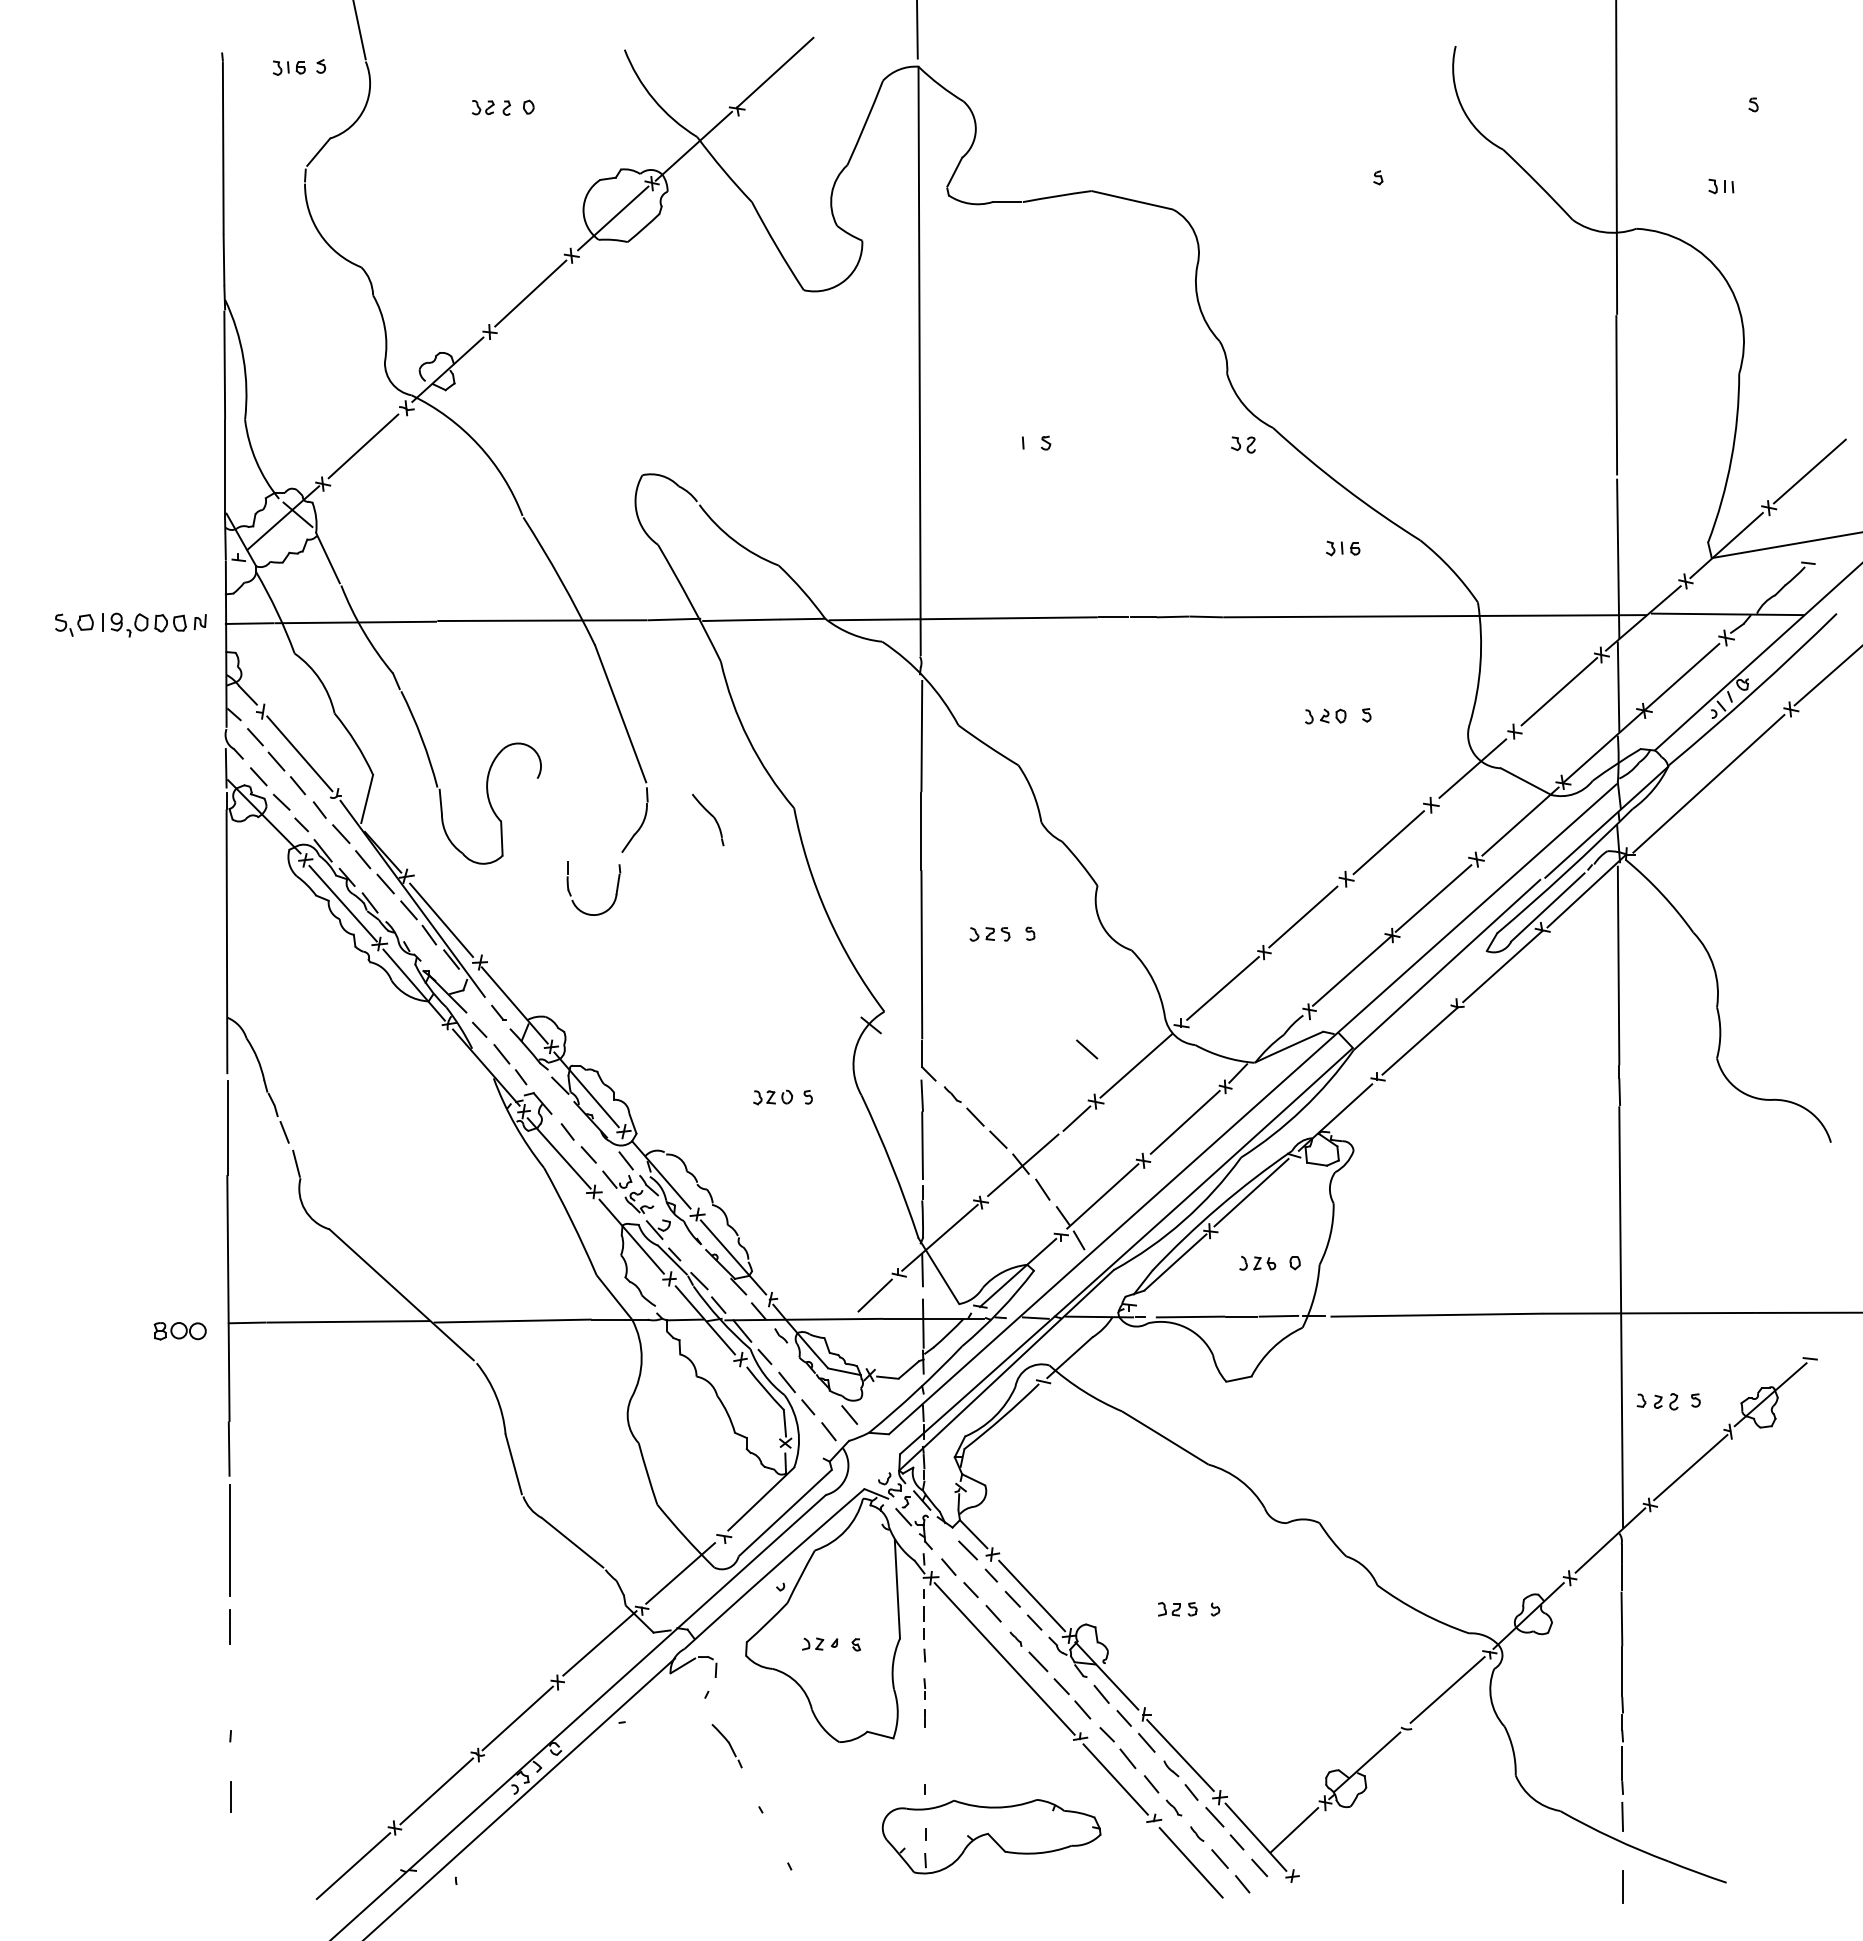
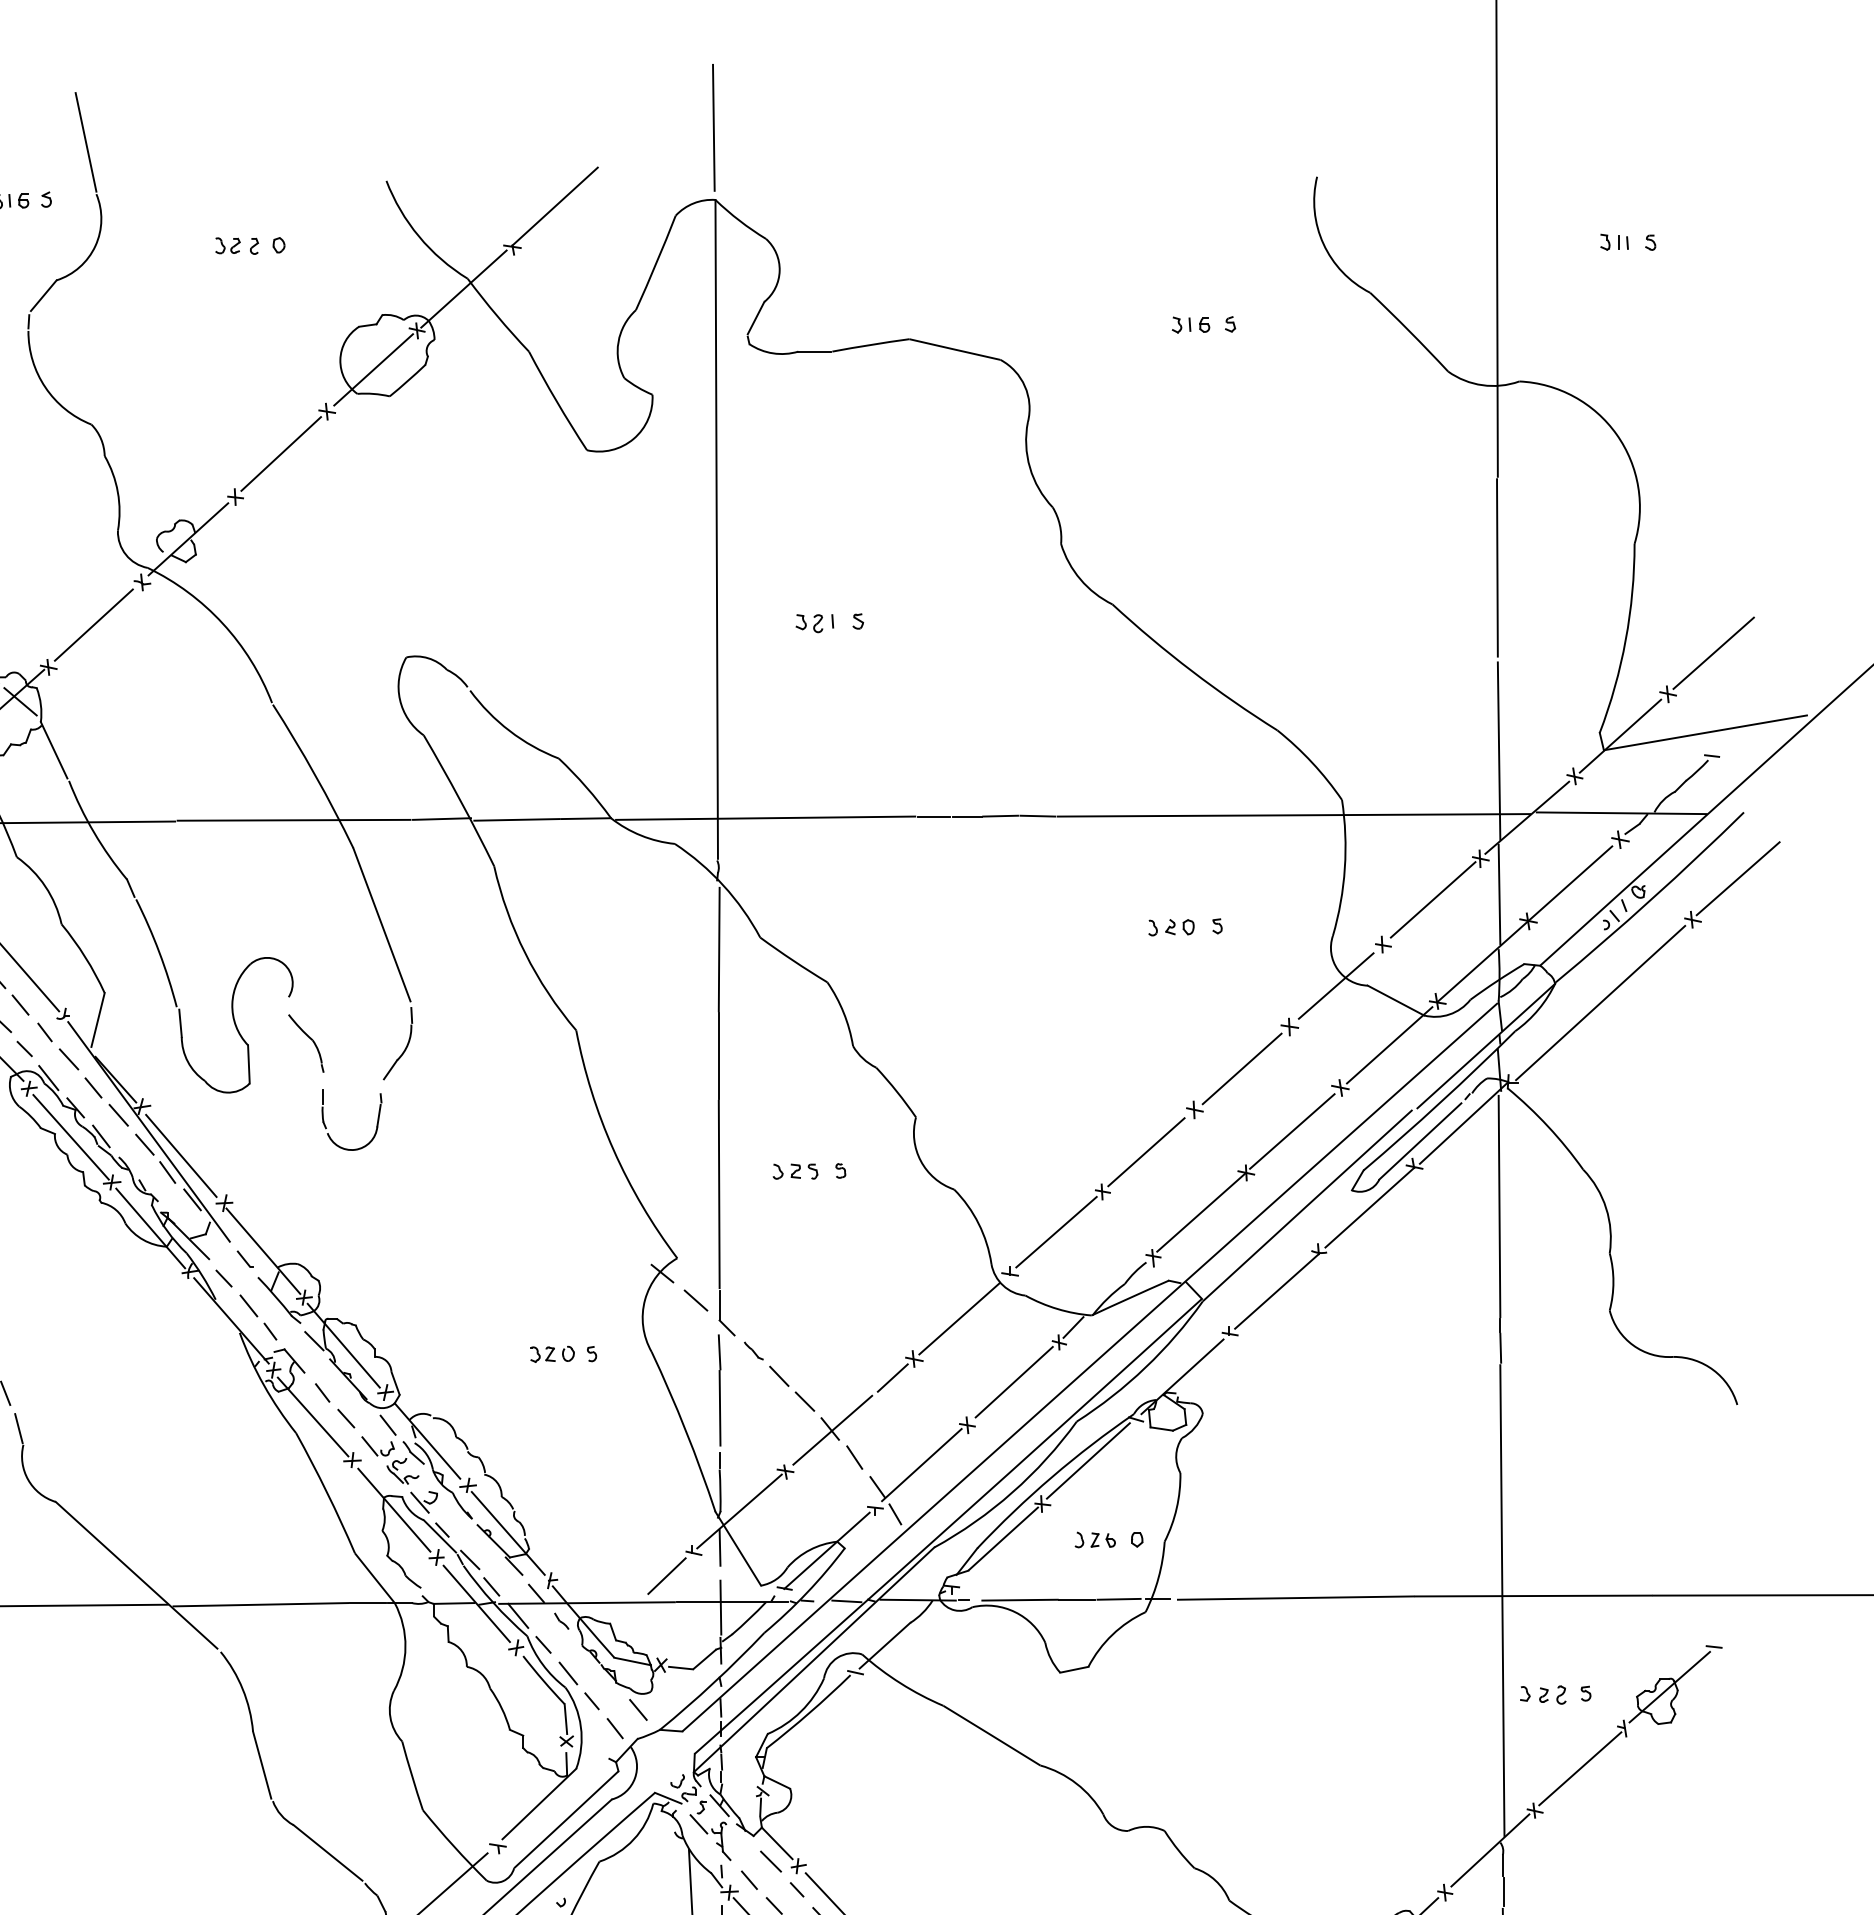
part: (1721, 186) -> (1614, 242), moved
part: (1243, 444) -> (809, 623), moved
part: (1343, 548) -> (1191, 325), moved
part: (708, 819) -> (306, 1042), moved
line: (1087, 1049) -> (696, 1300), moved

